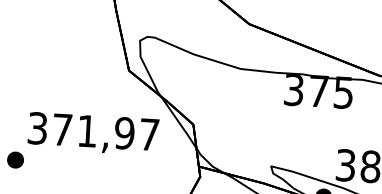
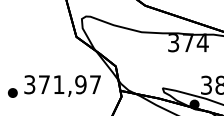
text: (343, 92) -> (202, 42), 375 -> 374
text: (93, 132) -> (62, 85), moved

